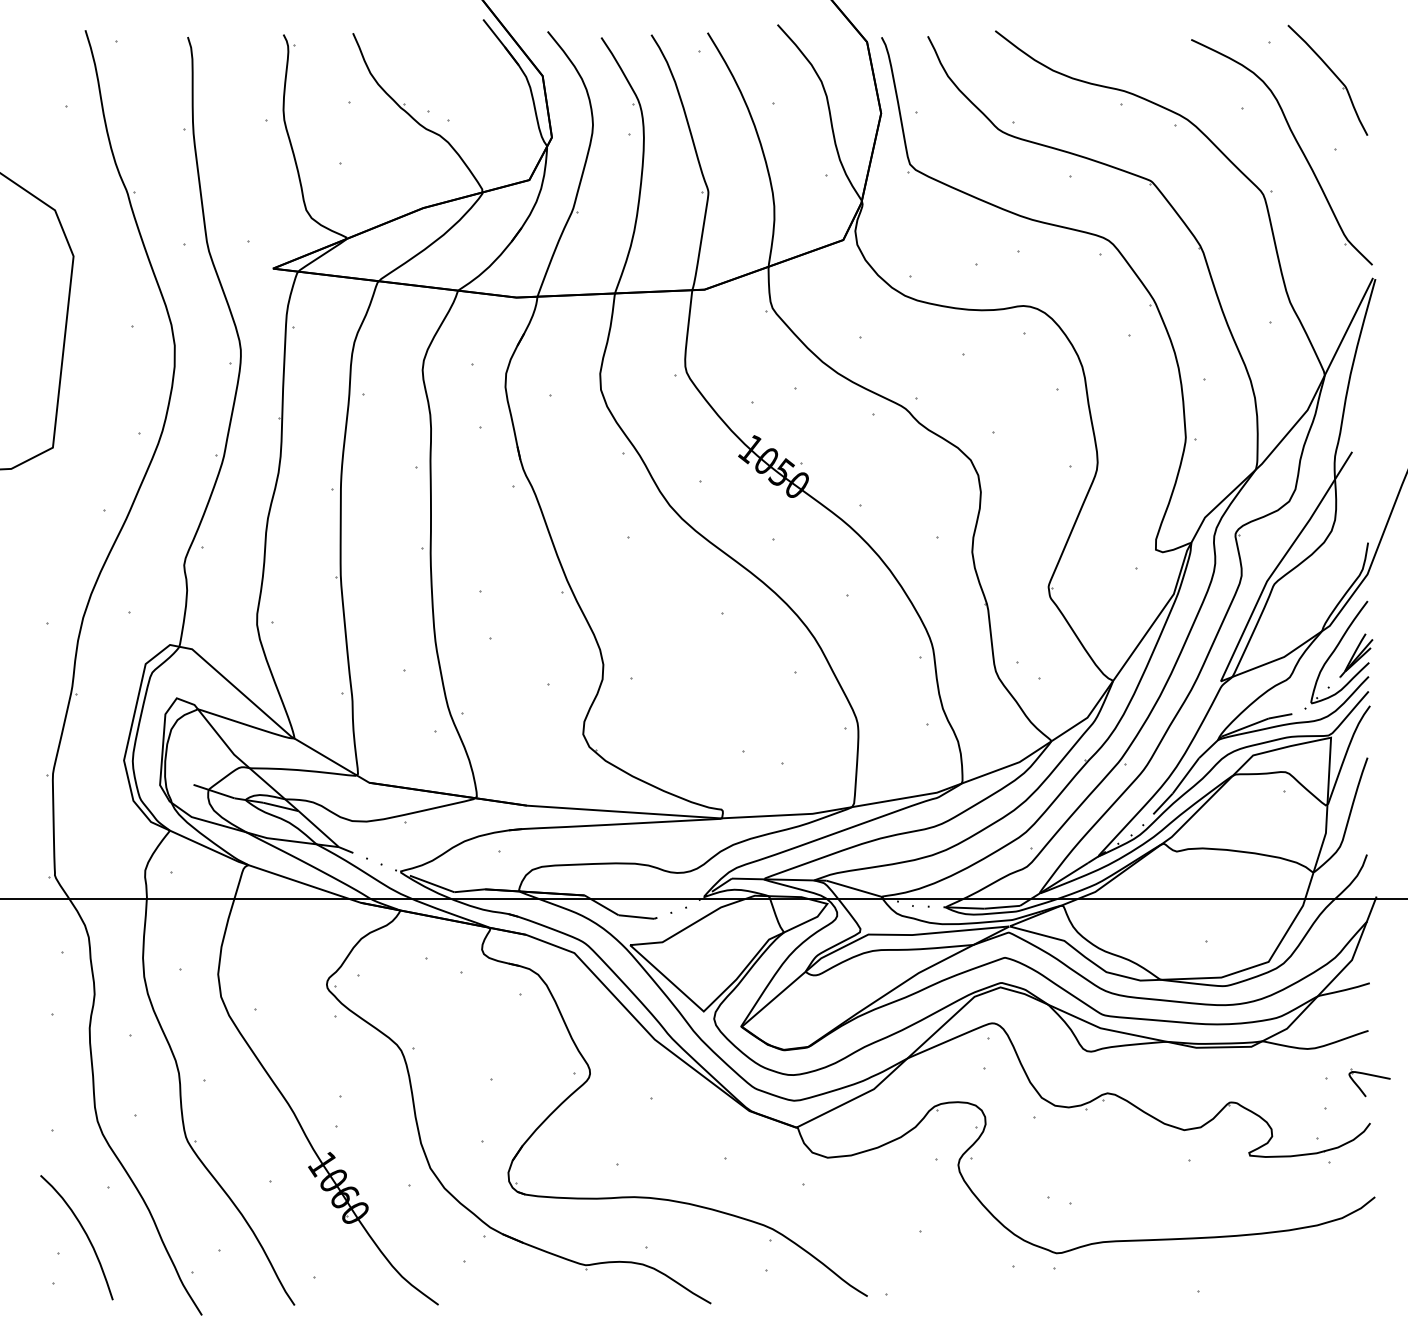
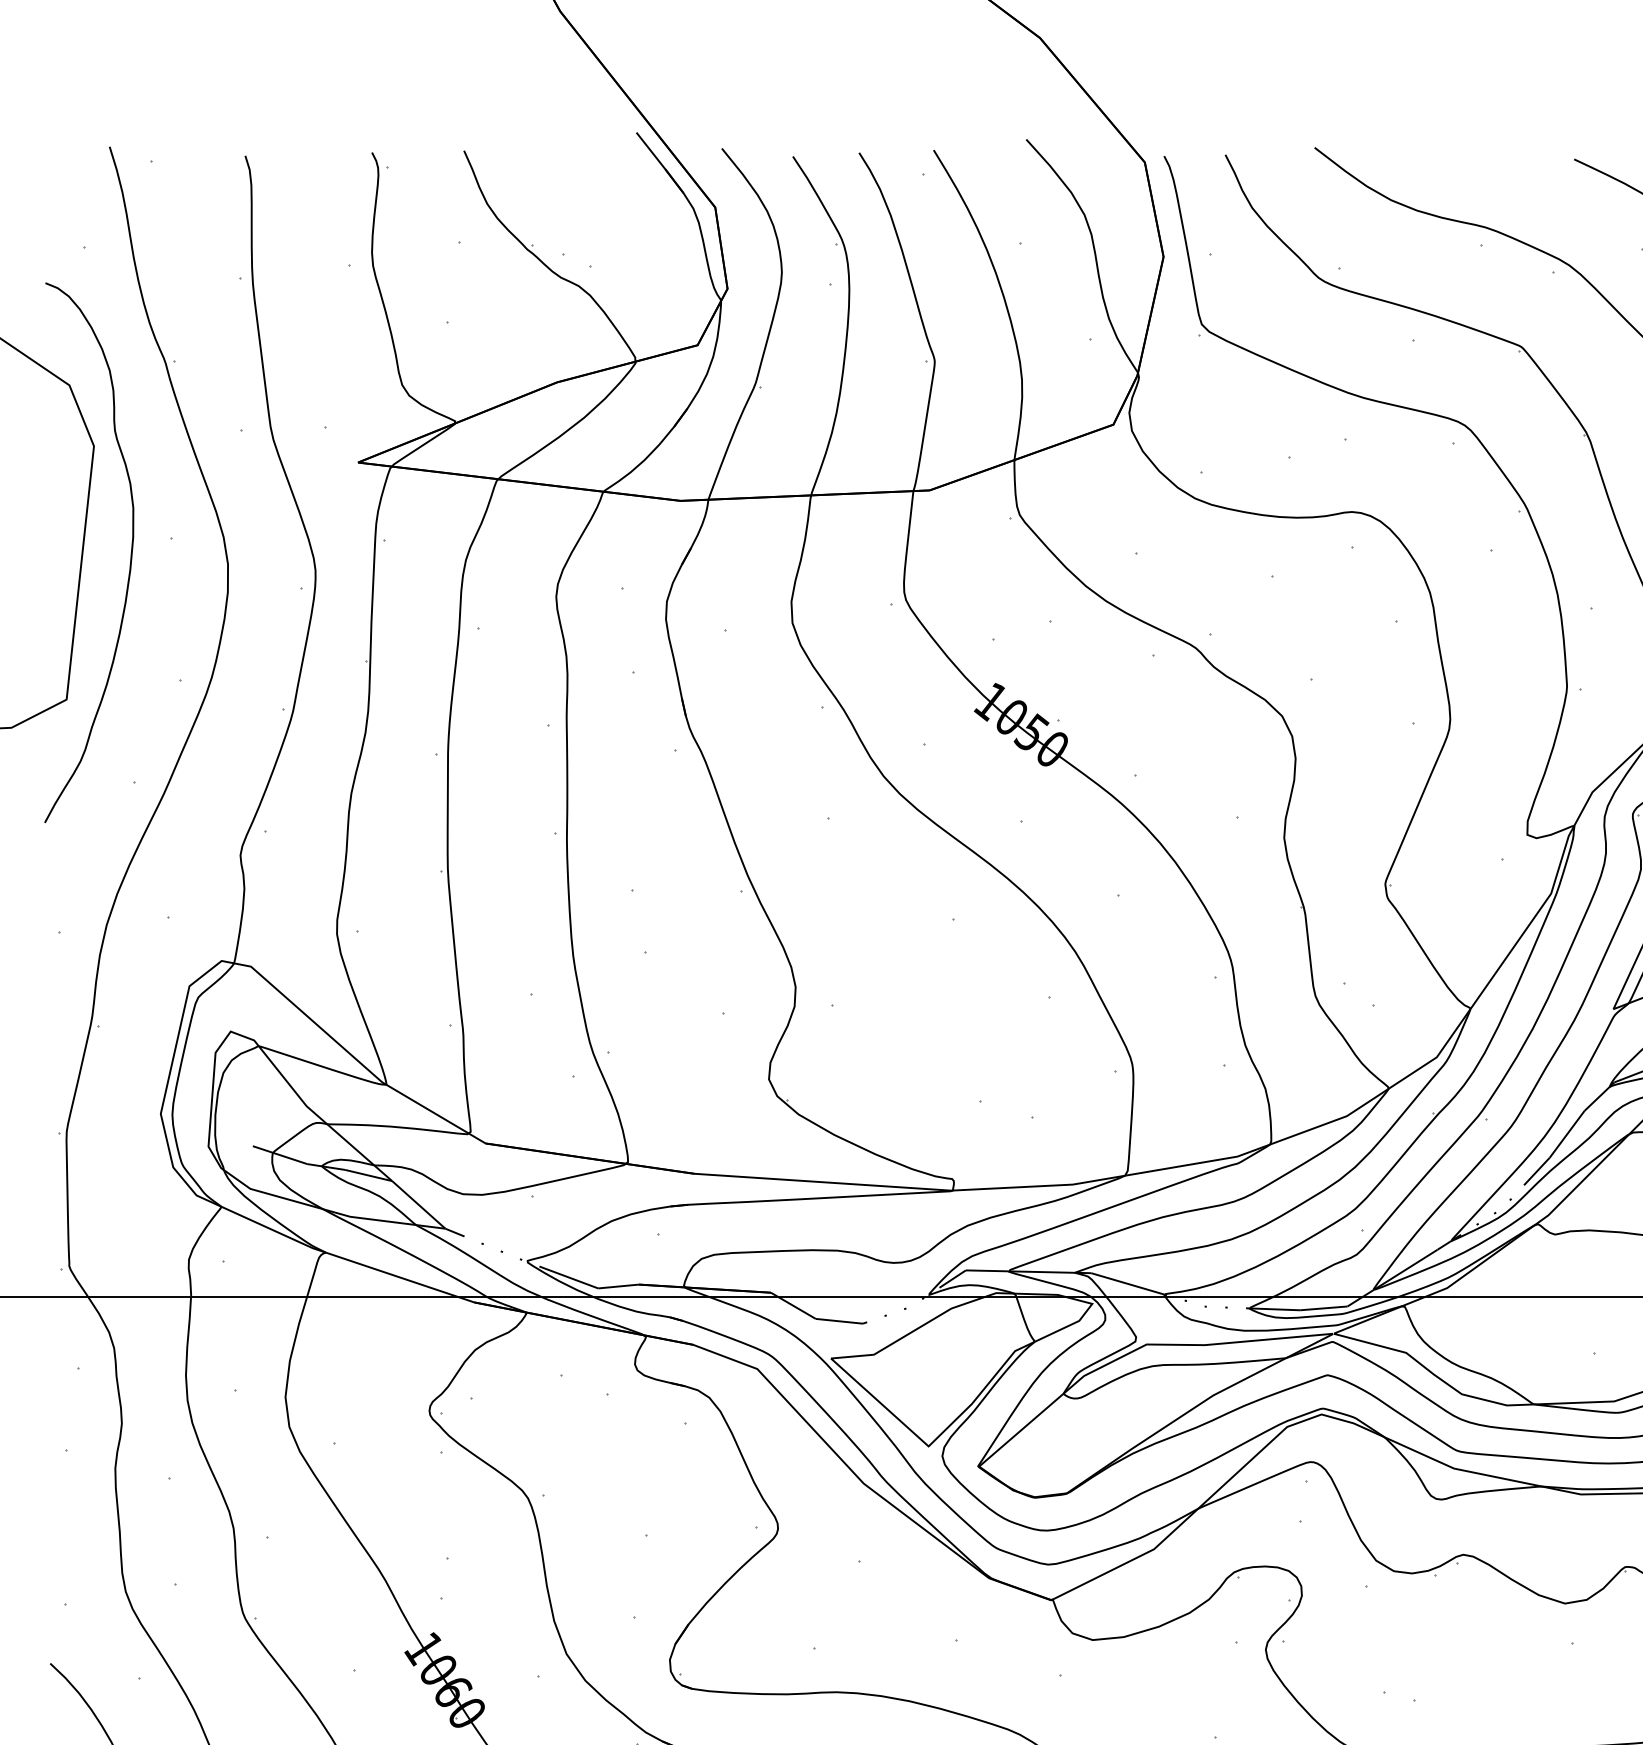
curve: (100, 341) -> (129, 559), added

